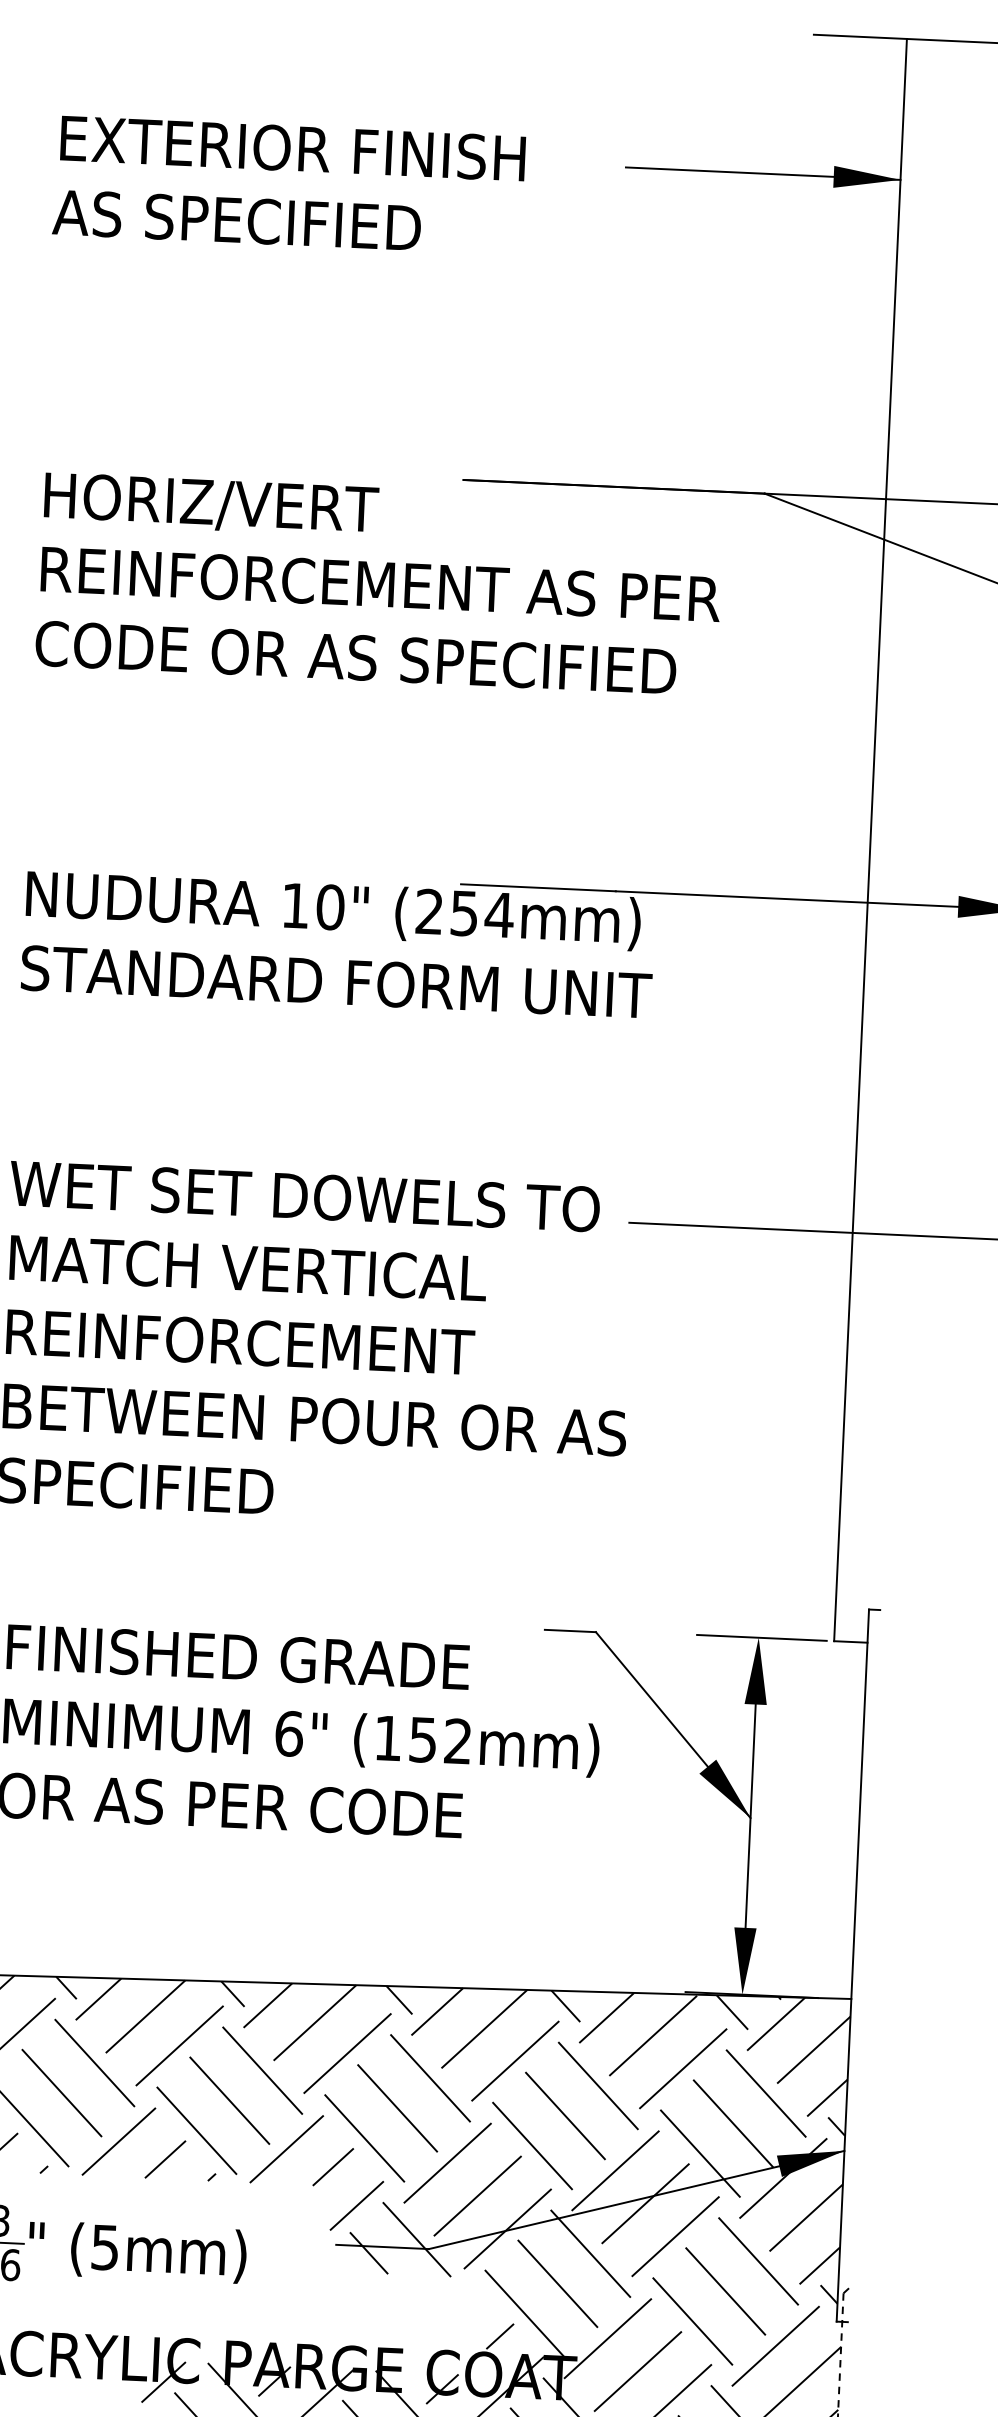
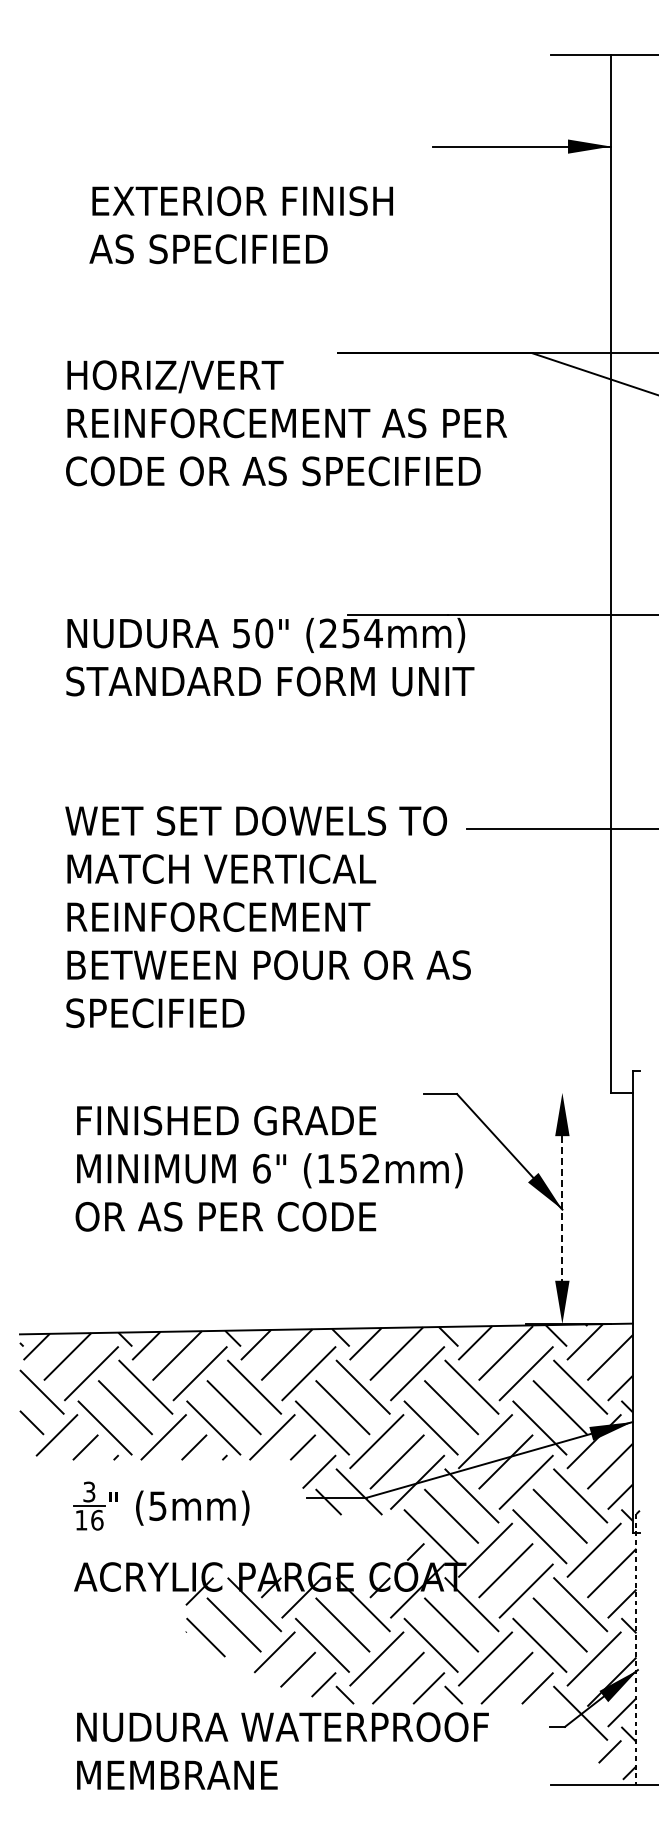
text: (287, 185) -> (240, 225), moved
text: (295, 905) -> (241, 633), 10" -> 50"
line: (762, 1637) -> (564, 1092), removed
line: (750, 1816) -> (562, 1208), solid -> dashed

